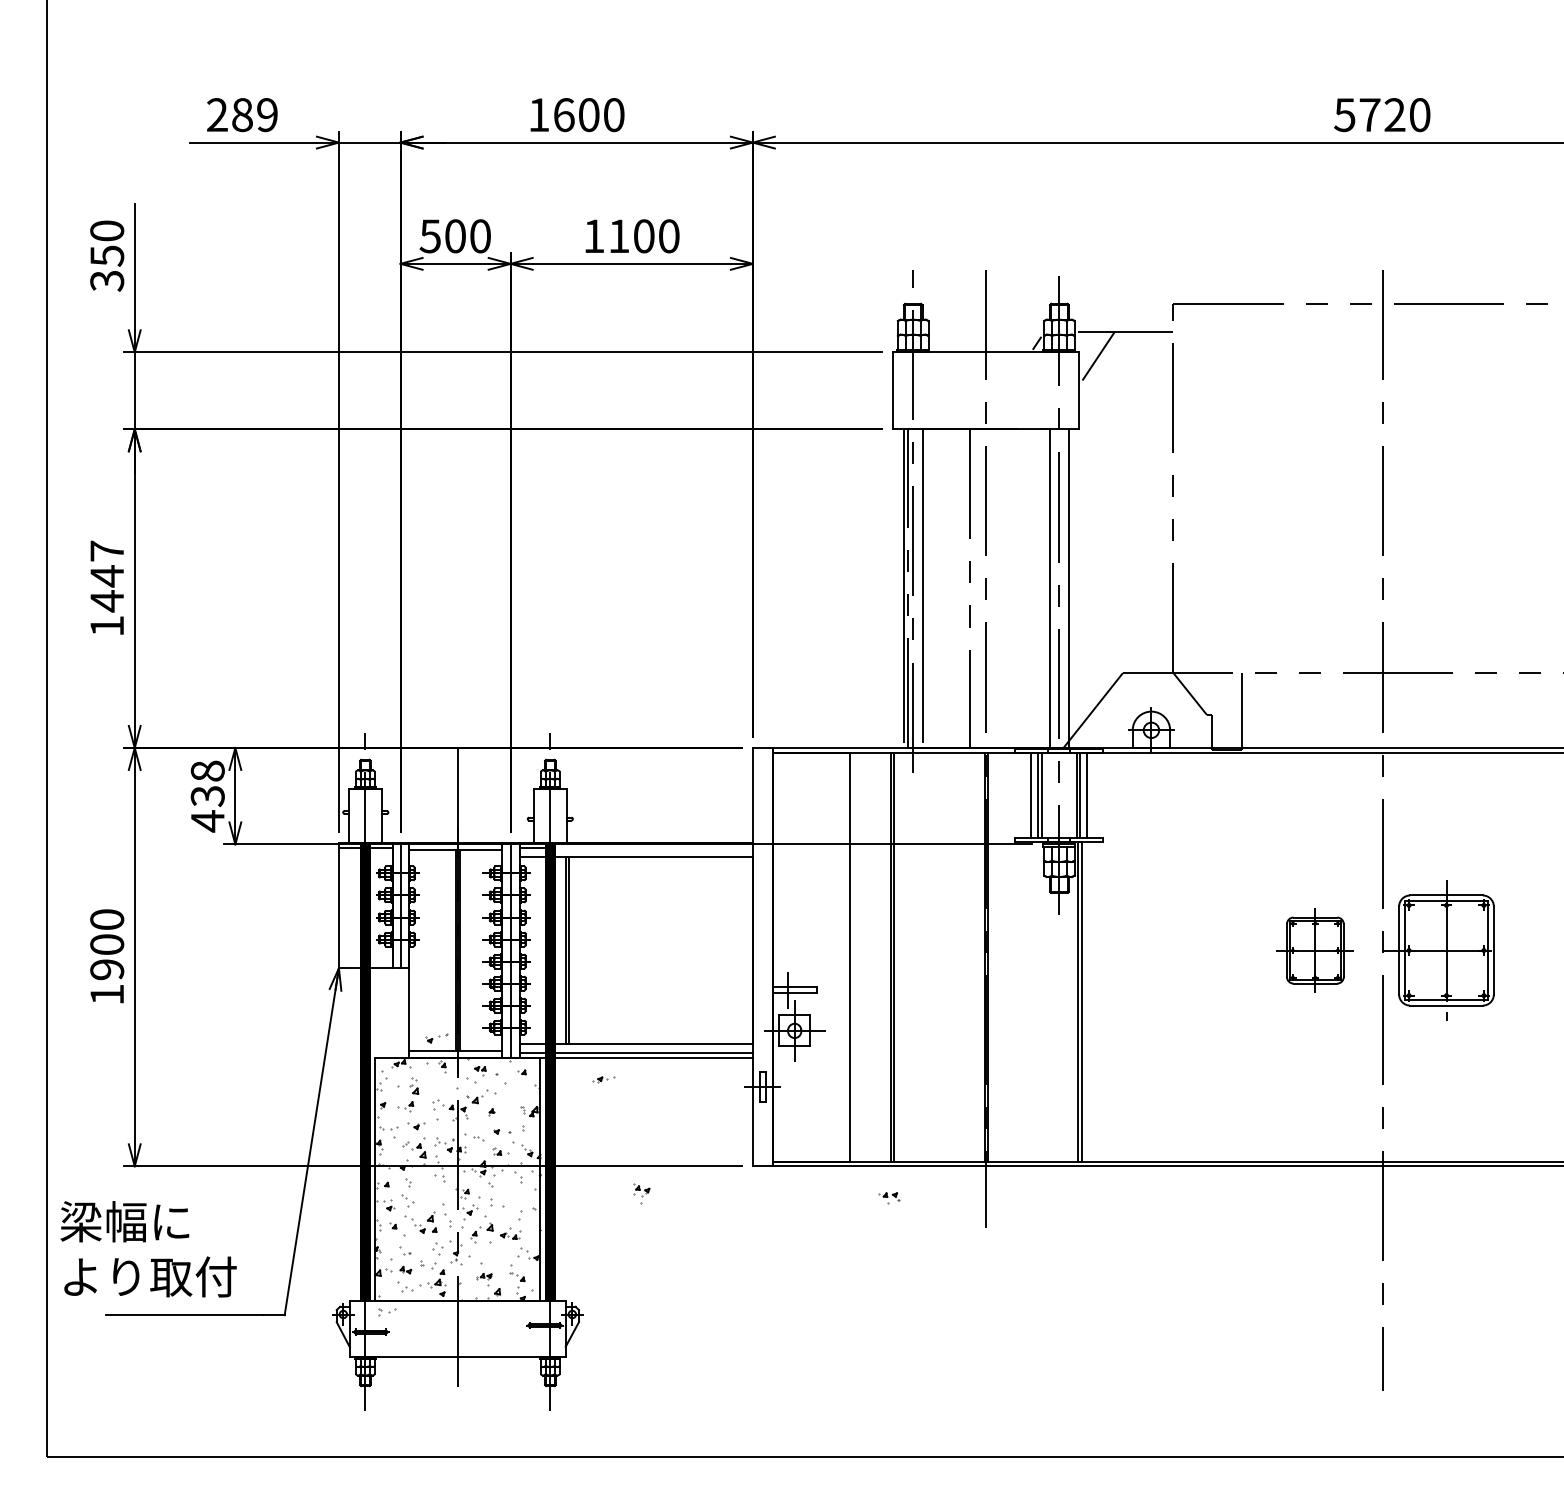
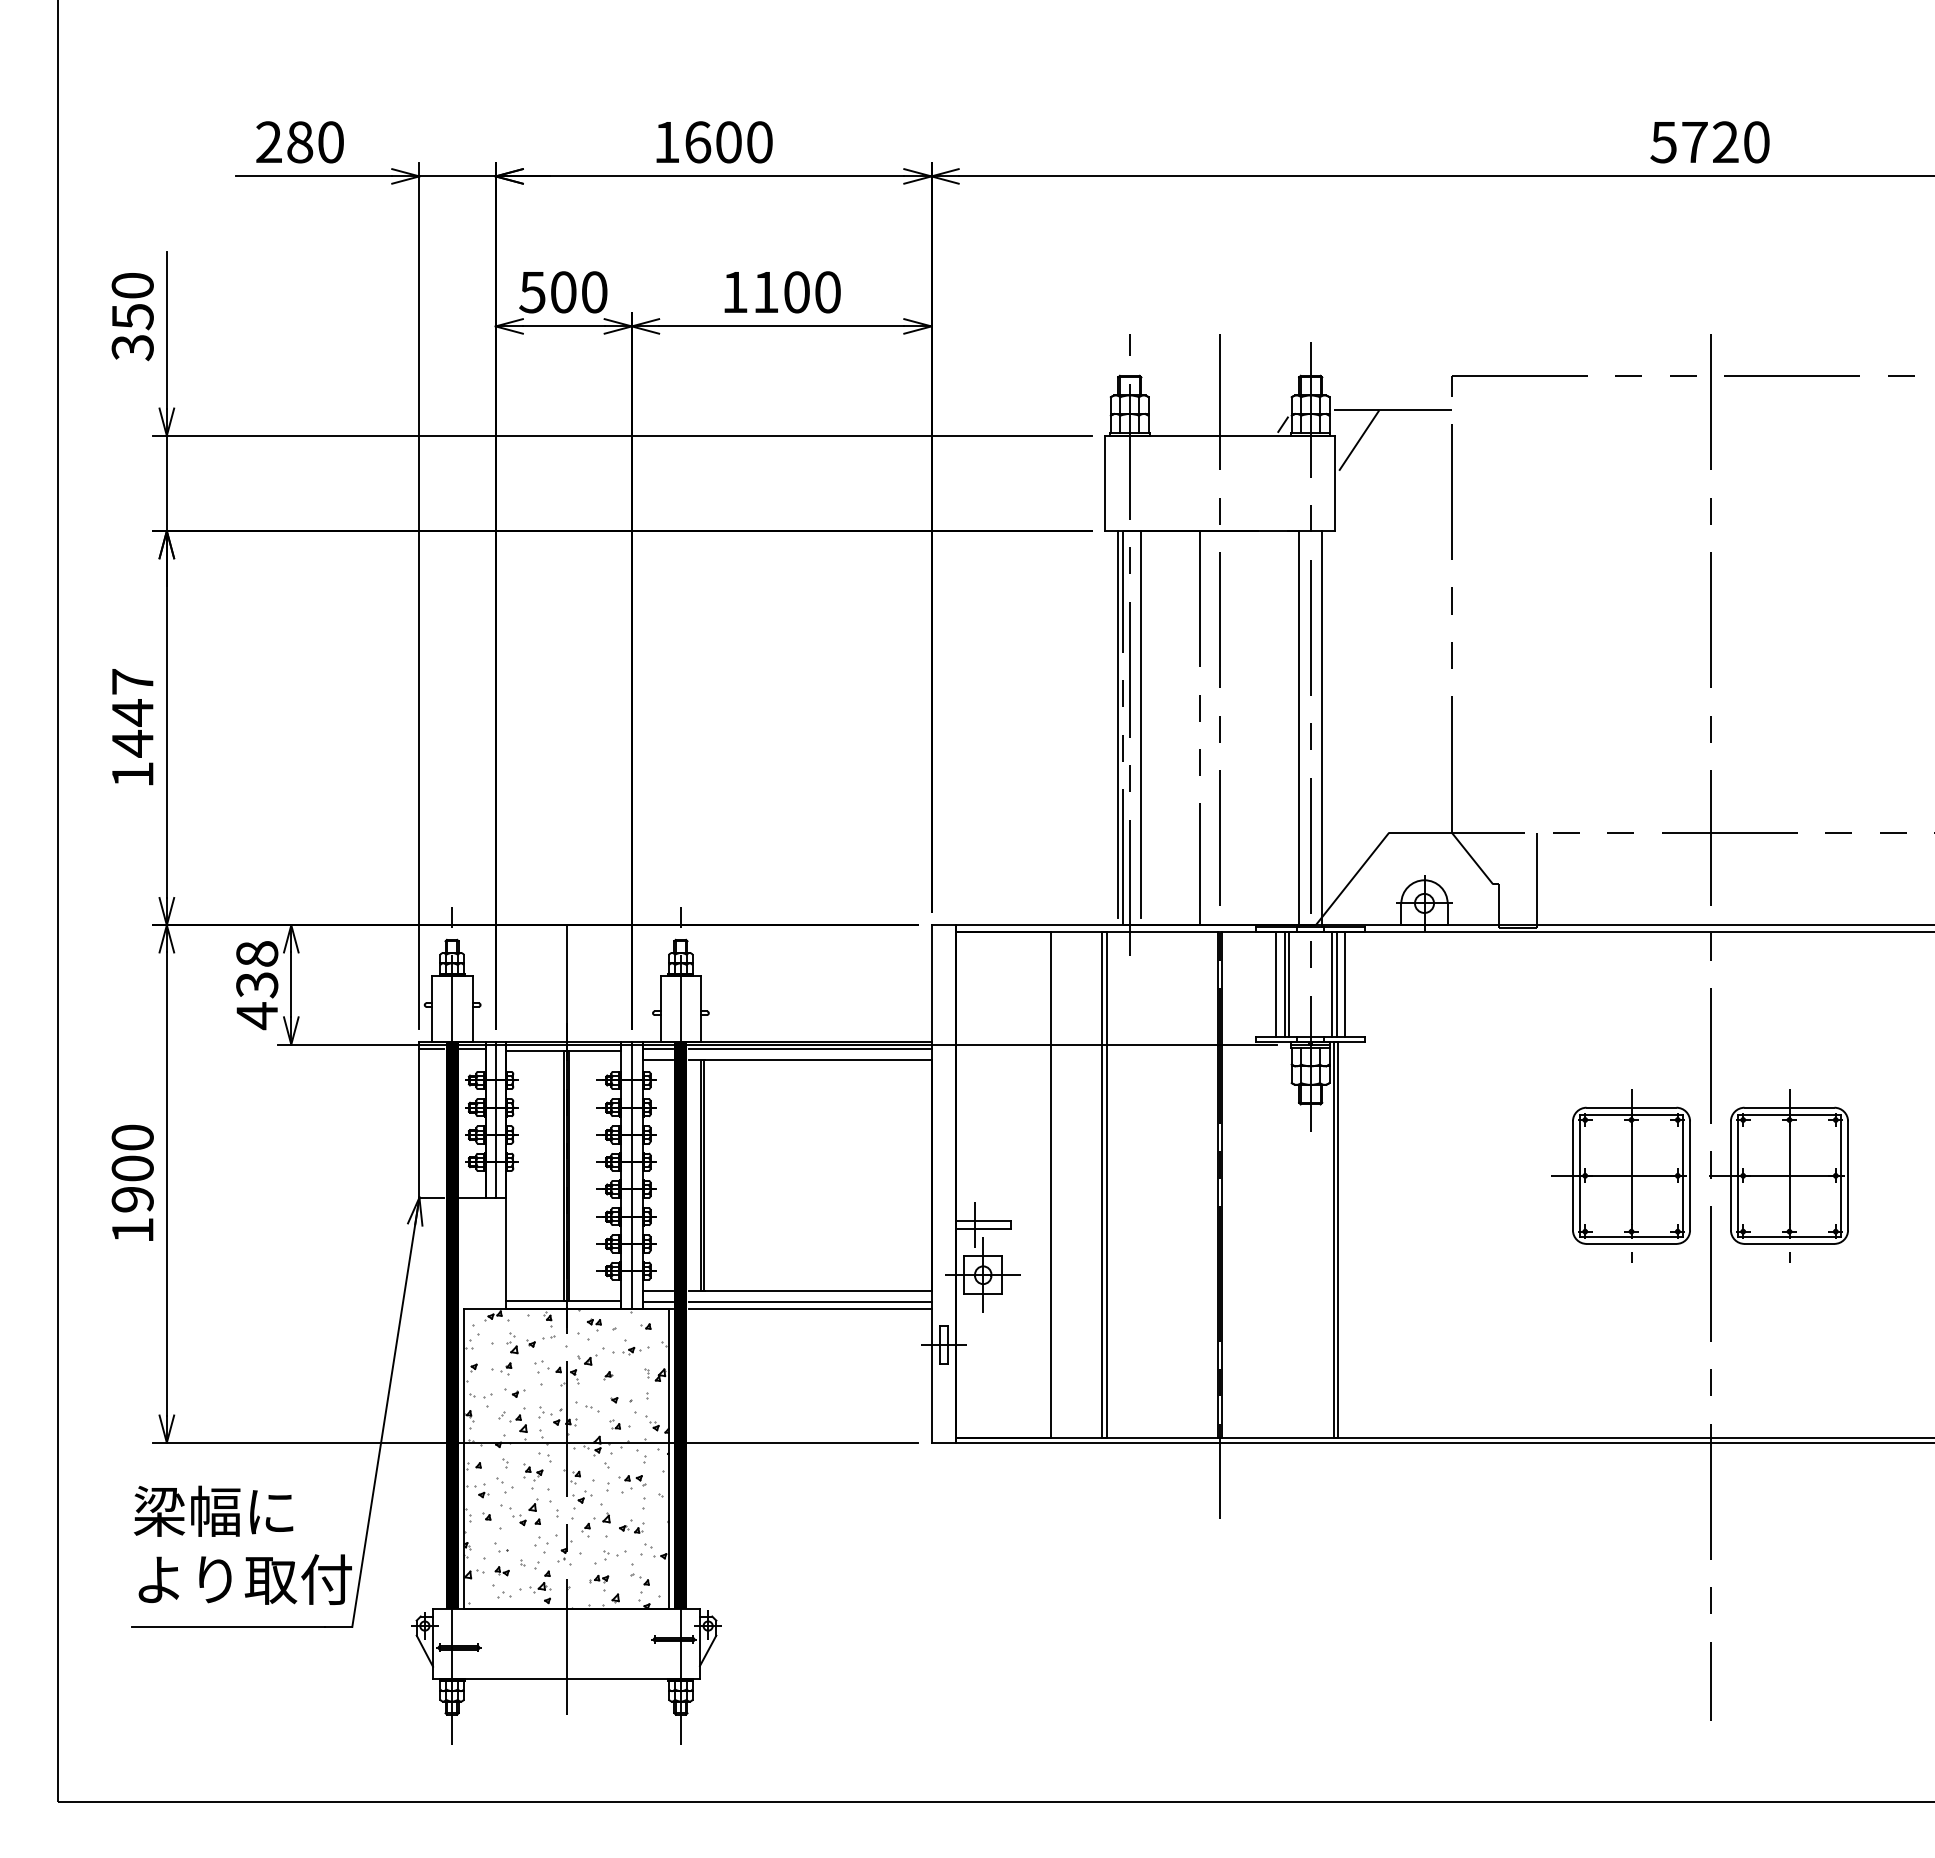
text: (267, 115) -> (330, 142), 289 -> 280
line: (655, 848) -> (810, 1049), added
part: (1309, 950) -> (1620, 1175), size x1.67
part: (436, 1038) -> (540, 1341), moved
part: (603, 1079) -> (635, 1350), moved
part: (642, 1193) -> (533, 1476), moved
part: (889, 1198) -> (632, 1482), moved
text: (148, 1248) -> (242, 1544), moved
part: (386, 1312) -> (614, 1555), moved

